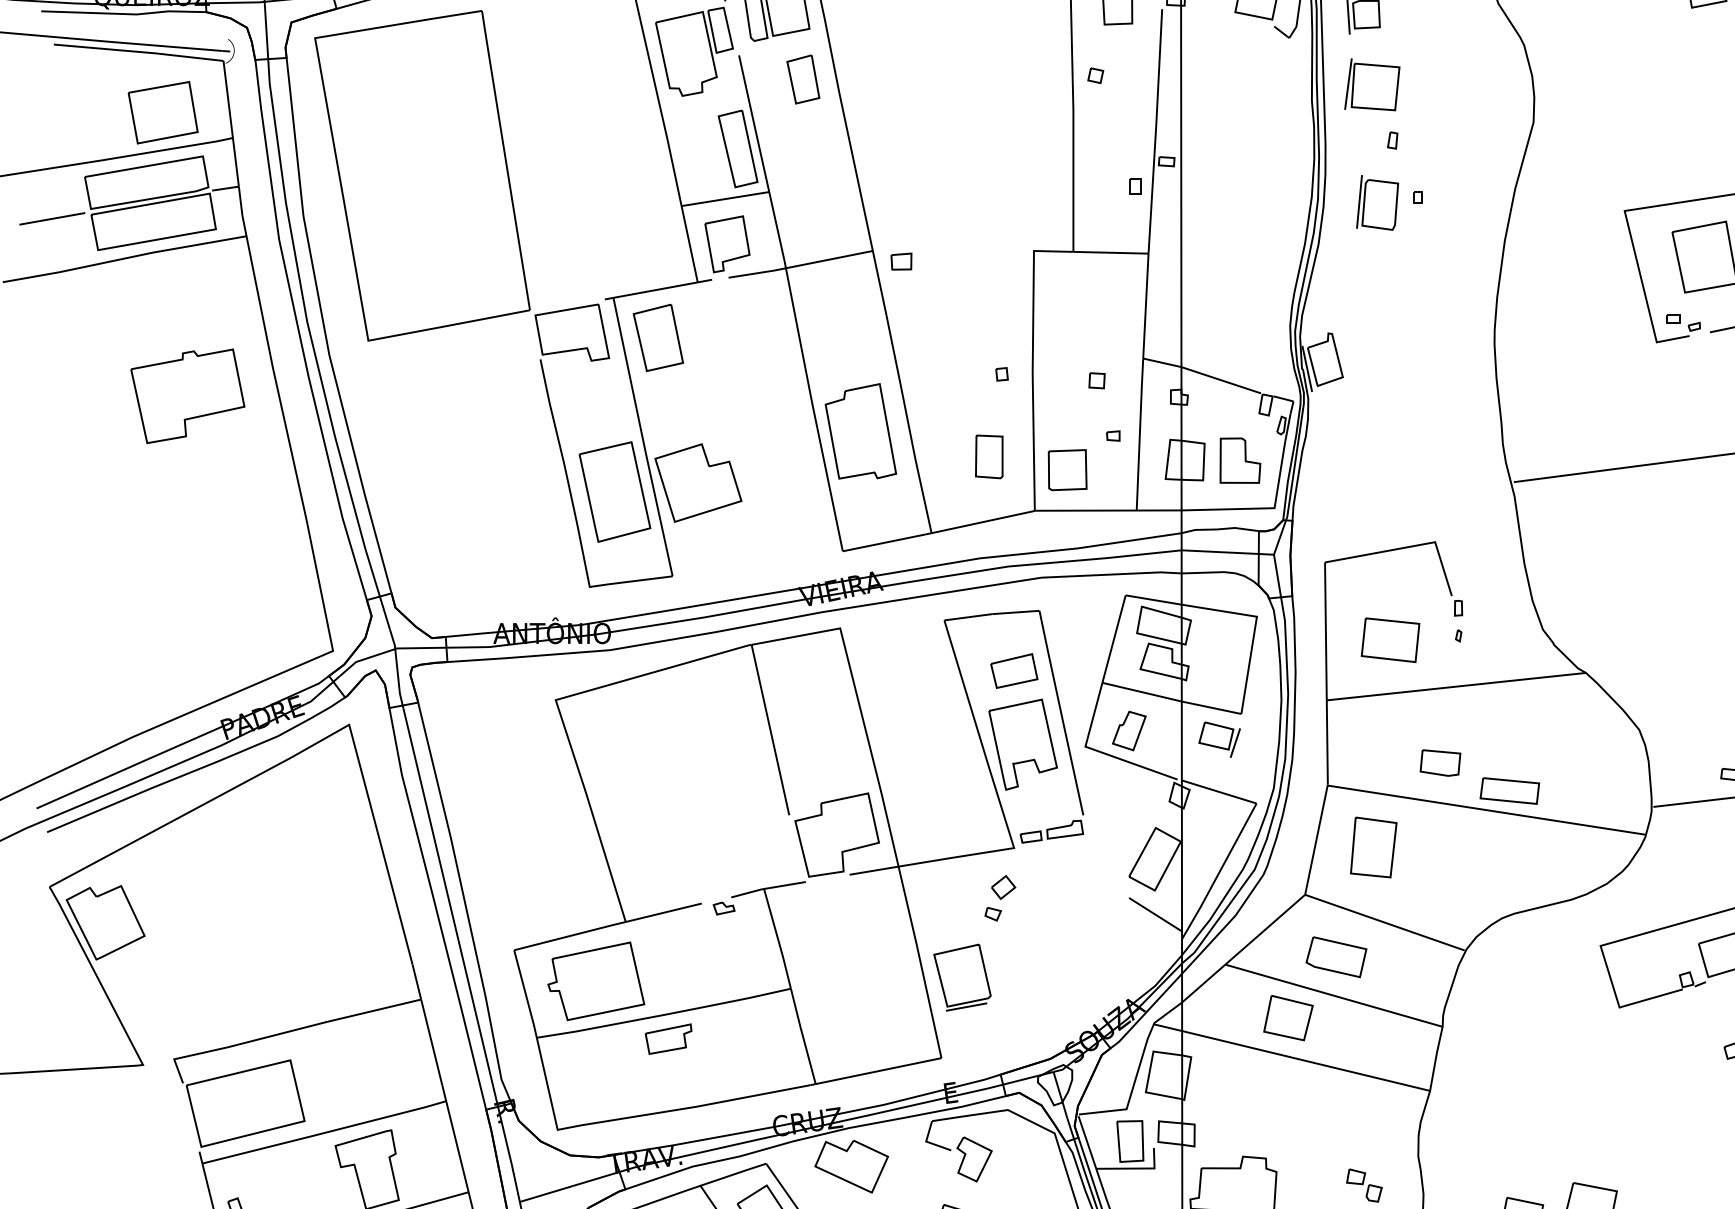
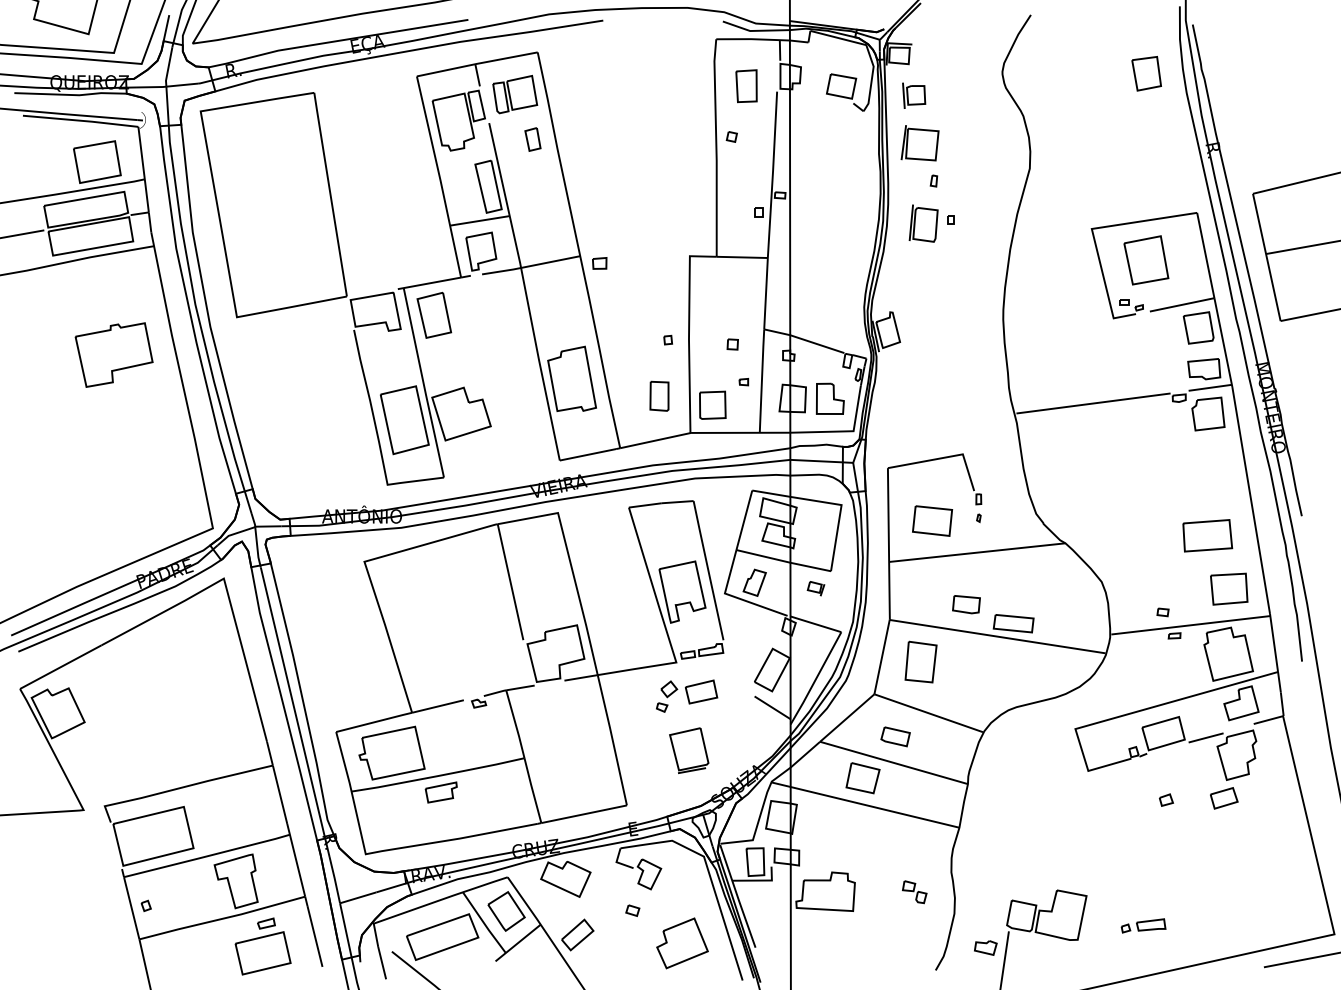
part: (802, 79) -> (532, 139), size x0.7
part: (1014, 670) -> (701, 691), moved
part: (1218, 739) -> (815, 588), size x0.6
part: (1336, 956) -> (895, 736), size x0.7
part: (962, 977) -> (689, 750), moved

